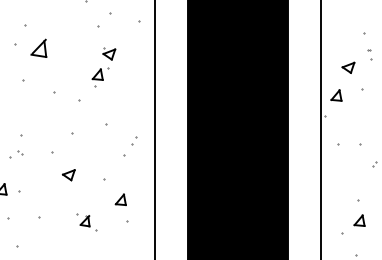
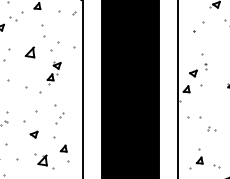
part: (37, 48) -> (29, 52), moved
part: (130, 146) -> (59, 118), moved
part: (87, 222) -> (44, 161), size x1.67

